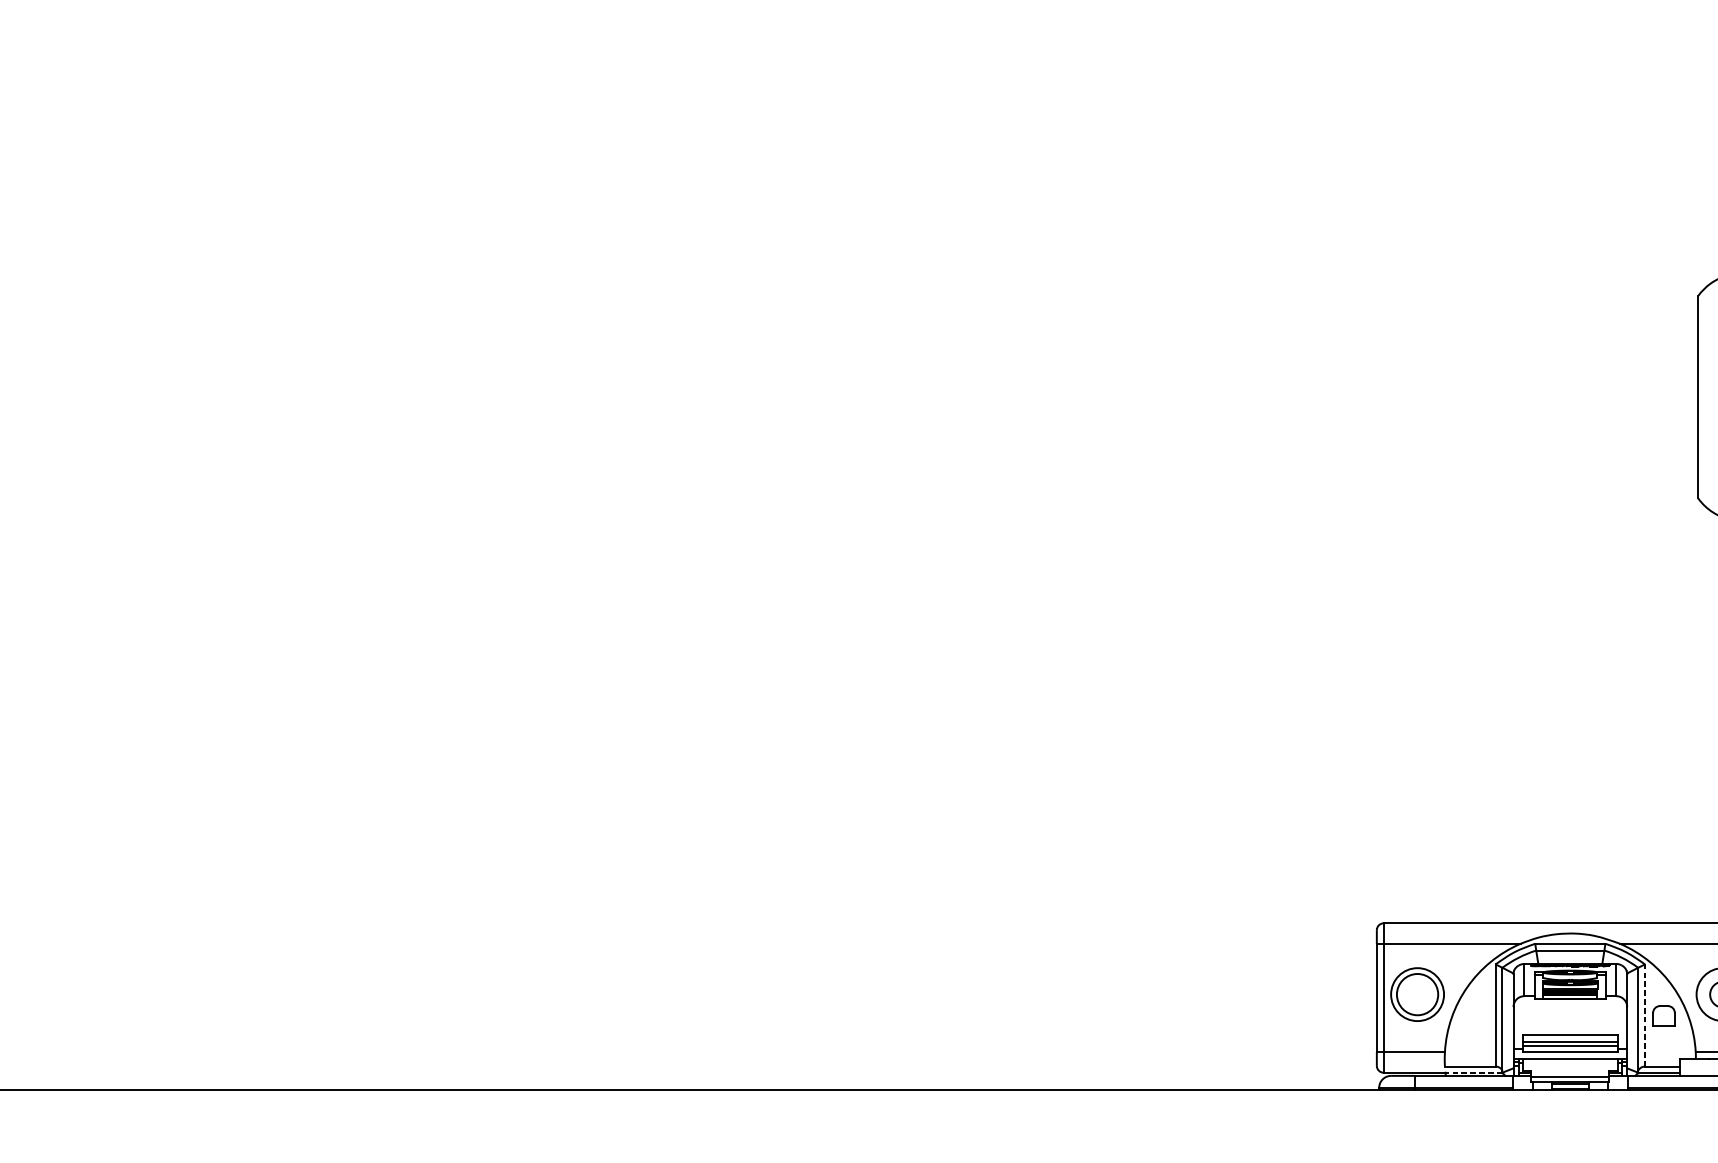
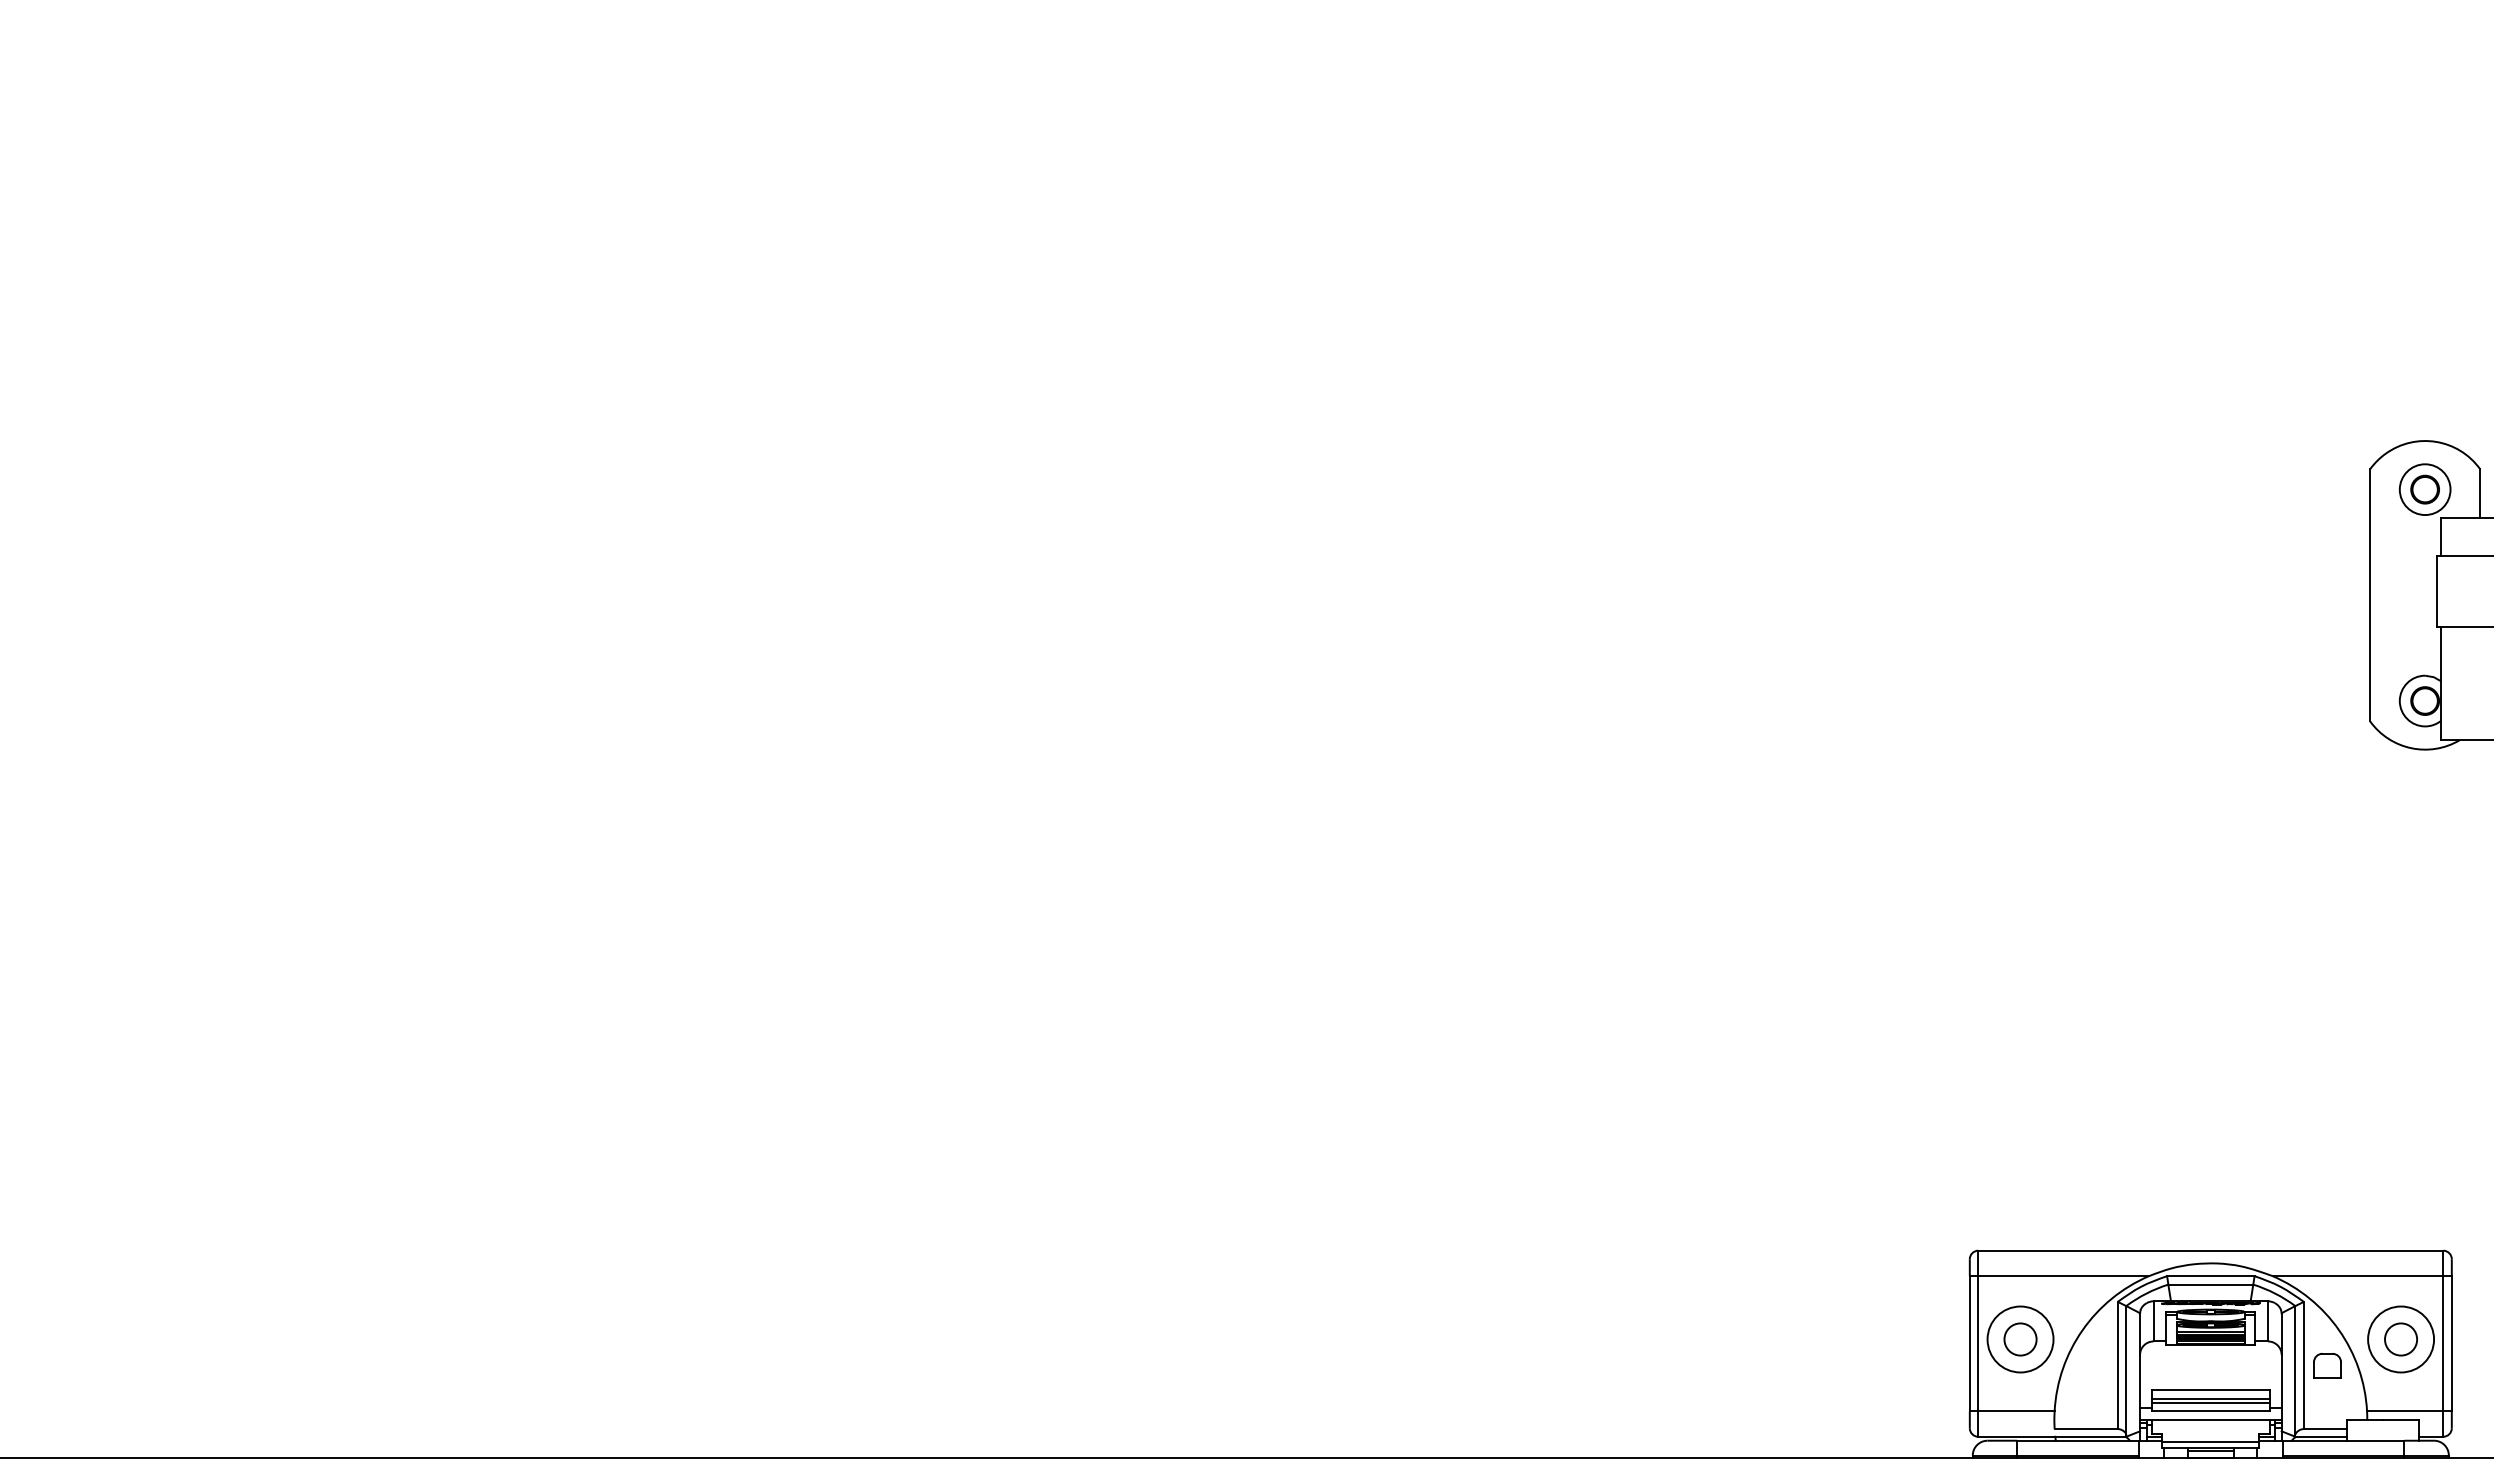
circle: (1417, 994) -> (2020, 1339), size x0.62
line: (1644, 1015) -> (2303, 1365), dashed -> solid
line: (1473, 1072) -> (2090, 1436), dashed -> solid

